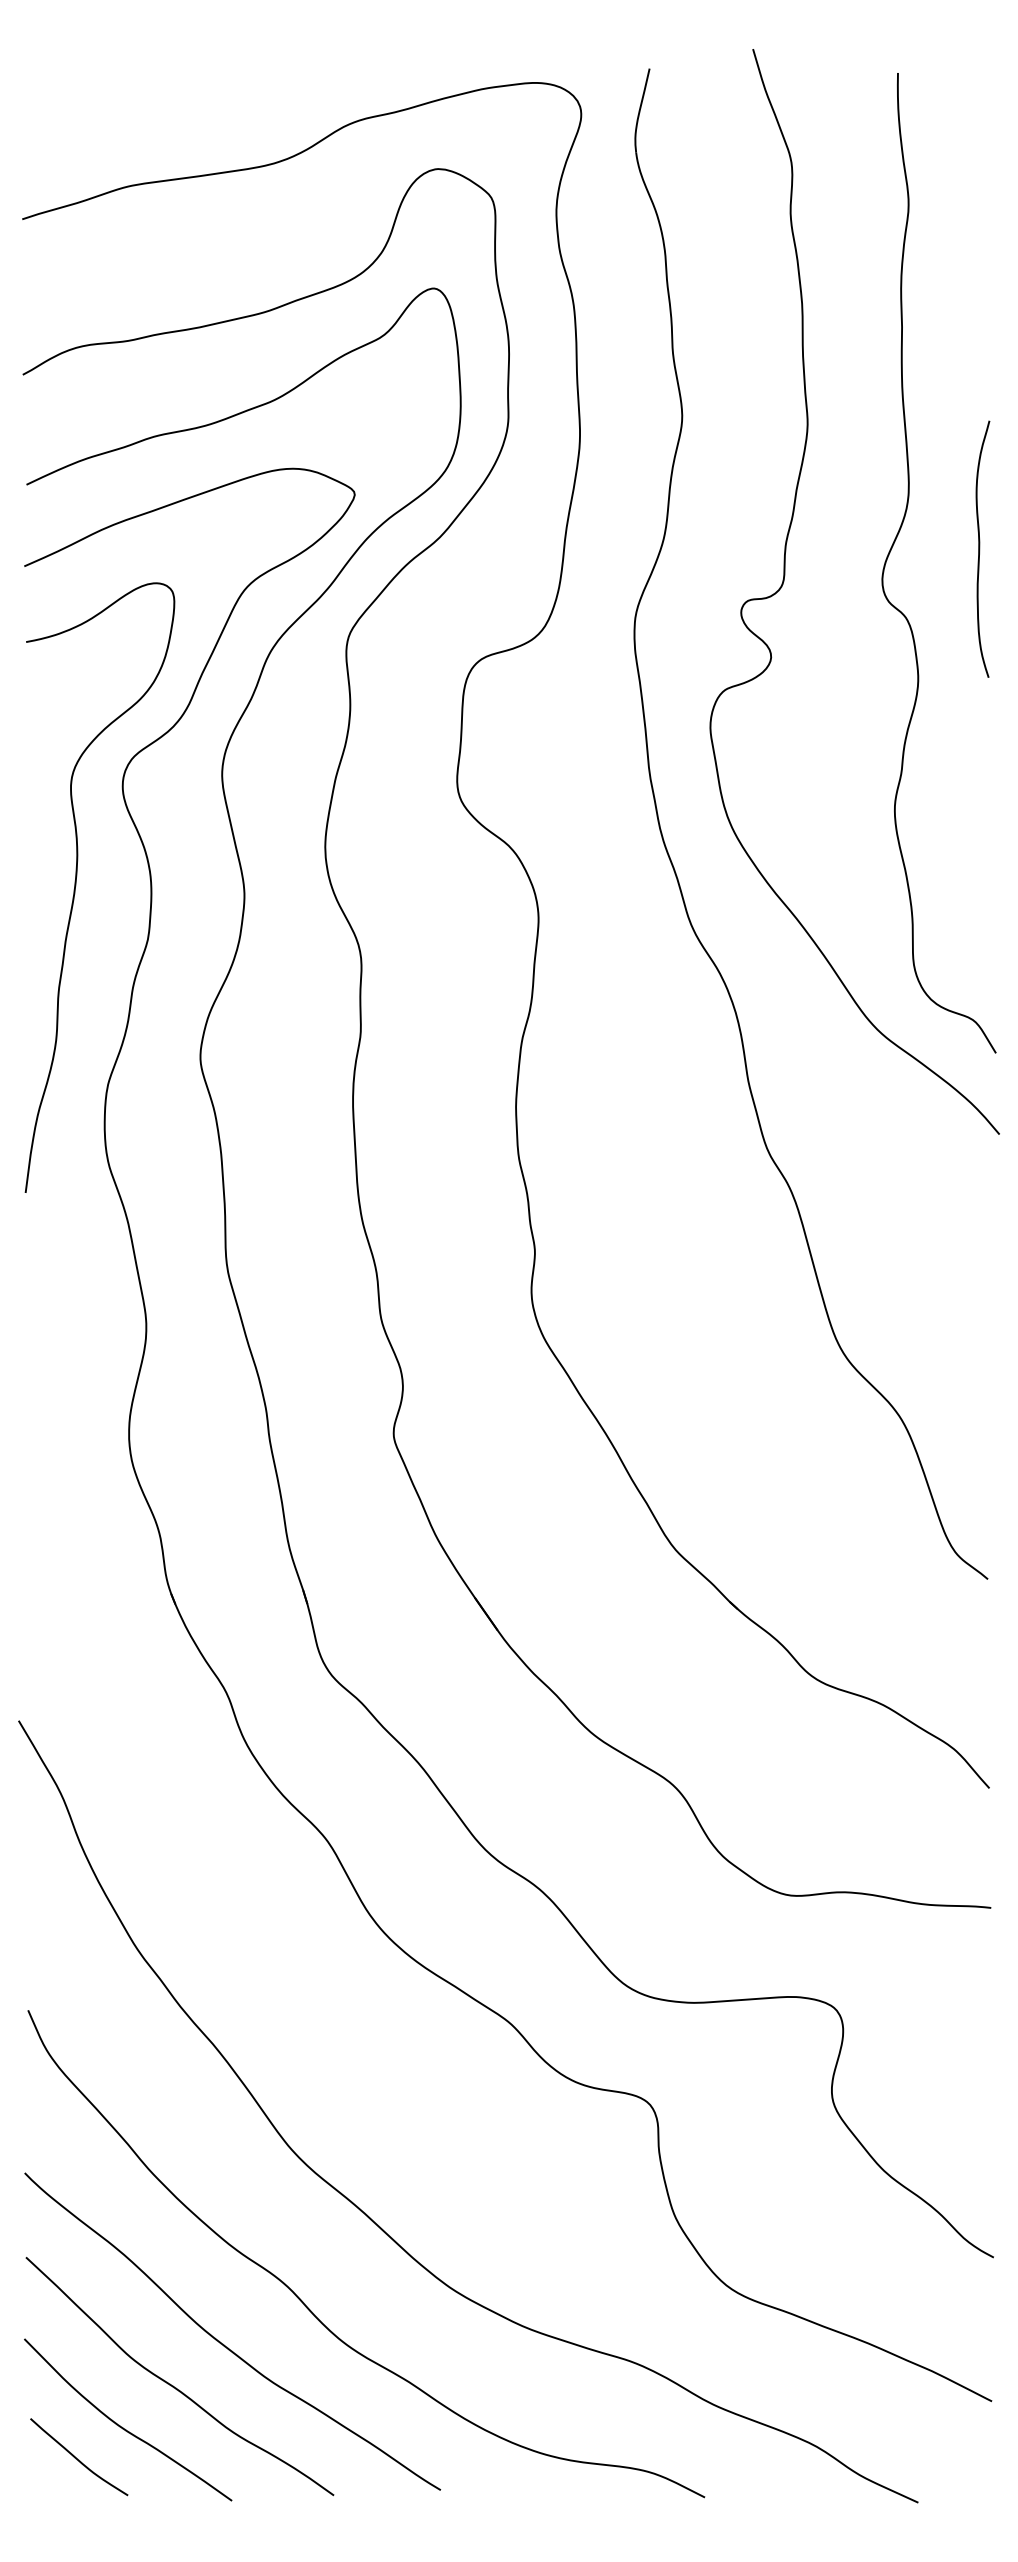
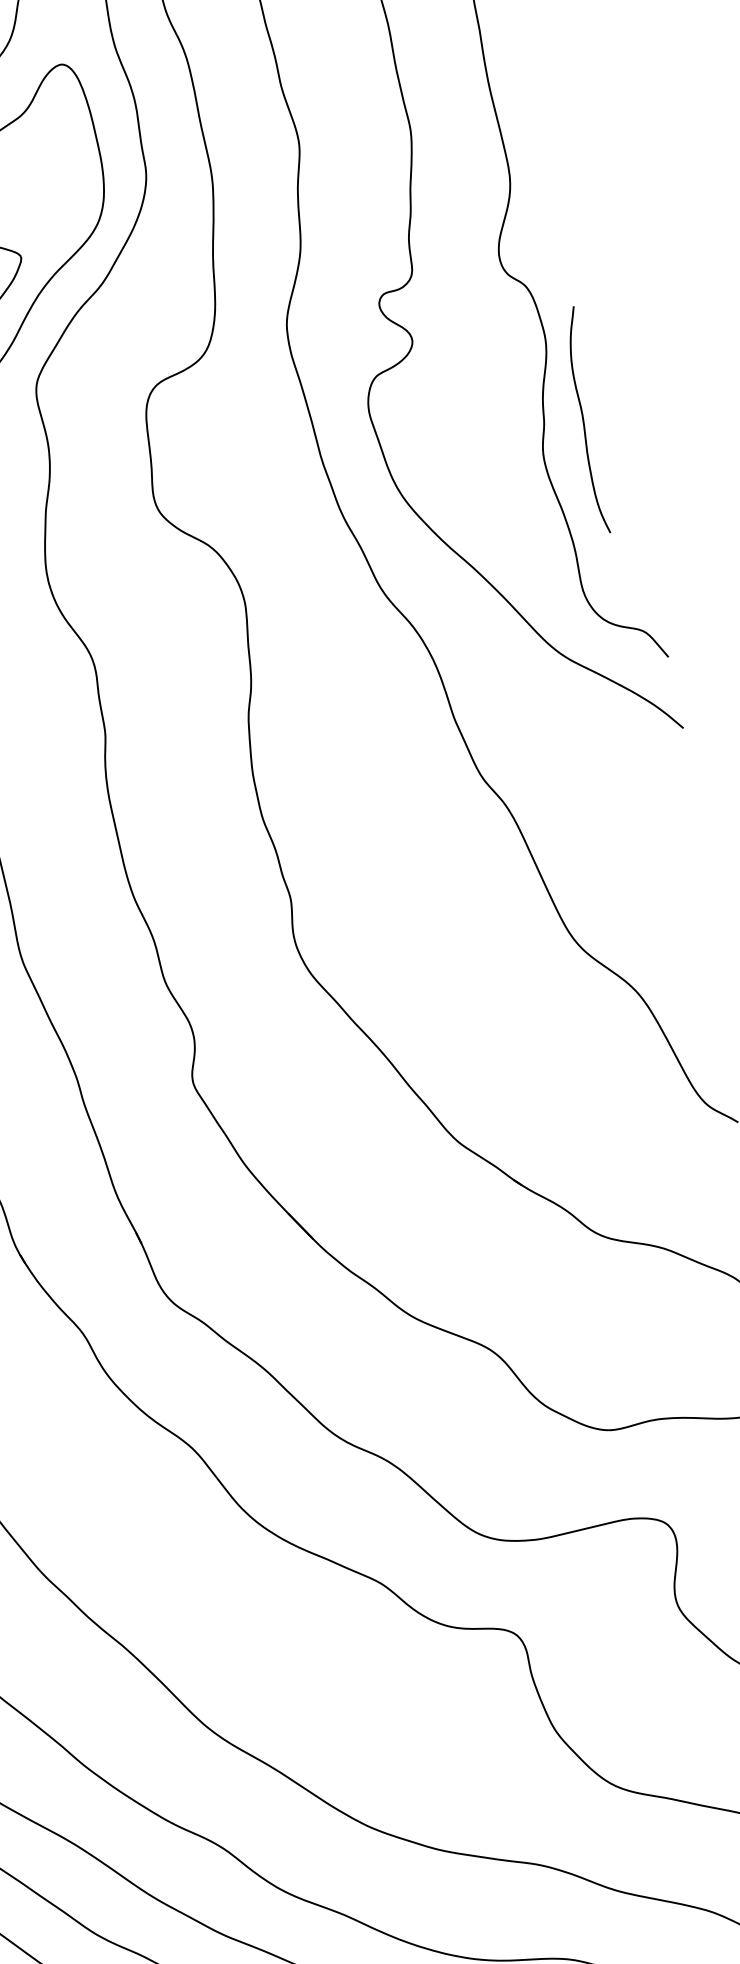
curve: (980, 548) -> (584, 420), moved

